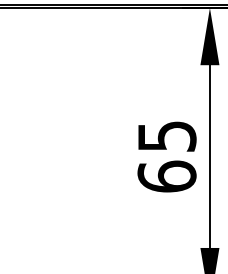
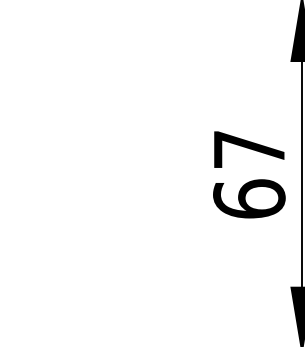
text: (167, 136) -> (249, 149), 65 -> 67

